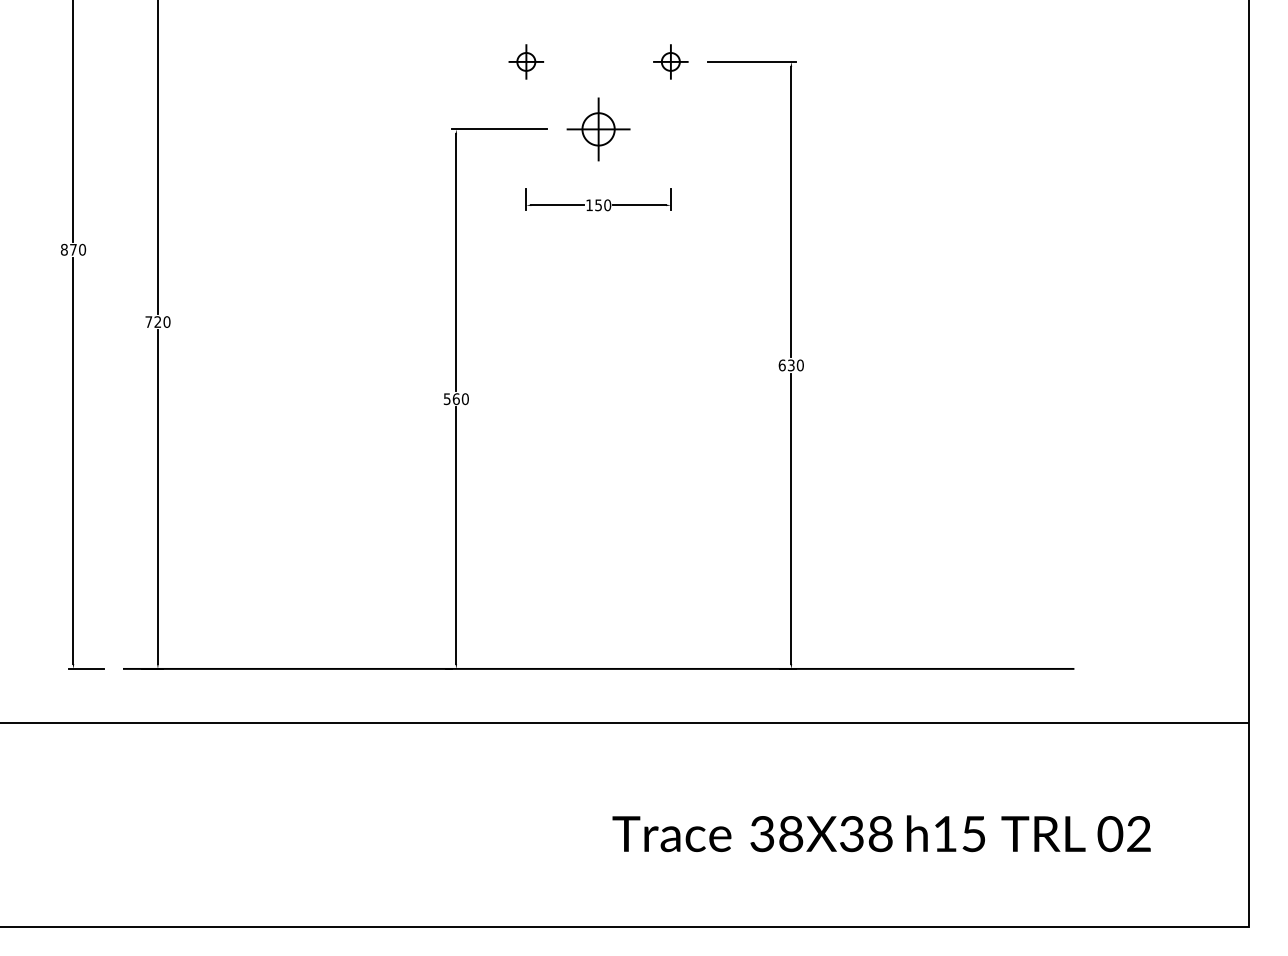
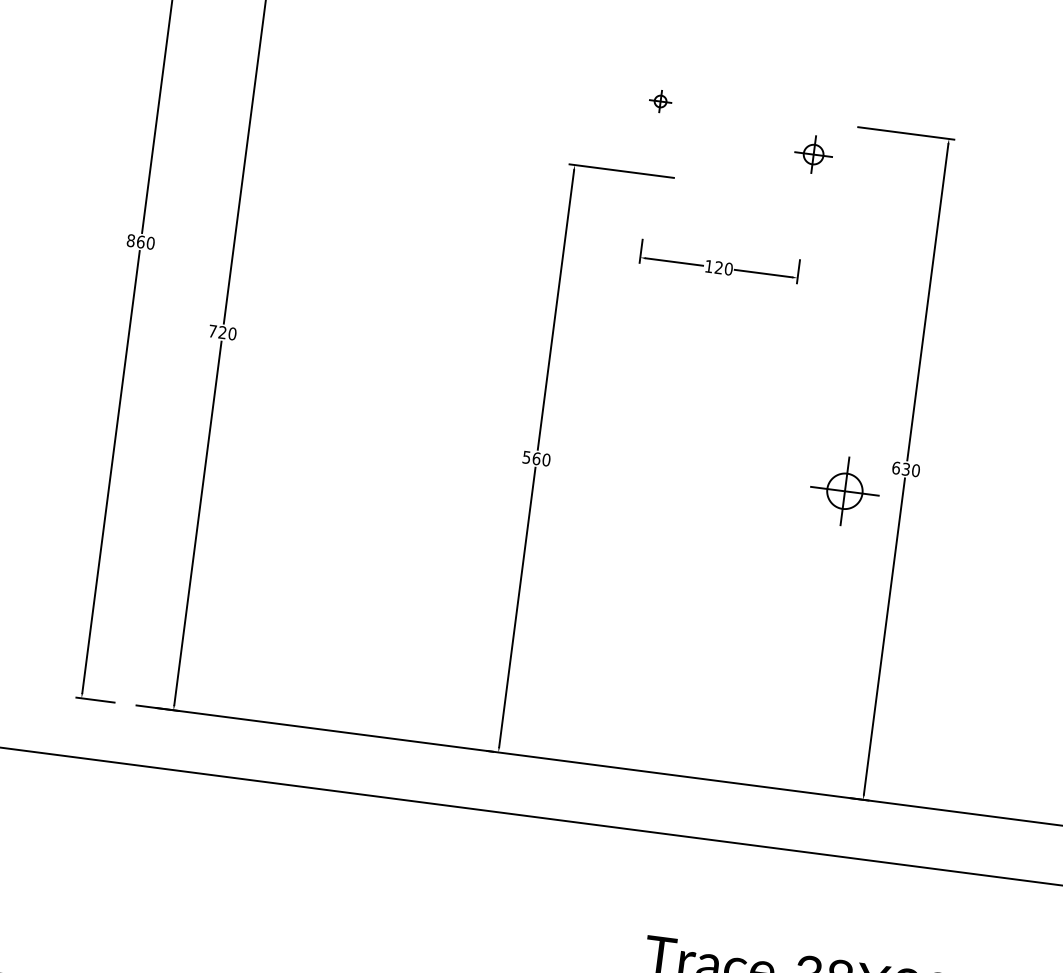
part: (526, 61) -> (660, 101), size x0.6
part: (670, 61) -> (813, 154), moved
part: (598, 129) -> (844, 491), moved
text: (598, 205) -> (718, 268), 150 -> 120
text: (73, 249) -> (140, 241), 870 -> 860

